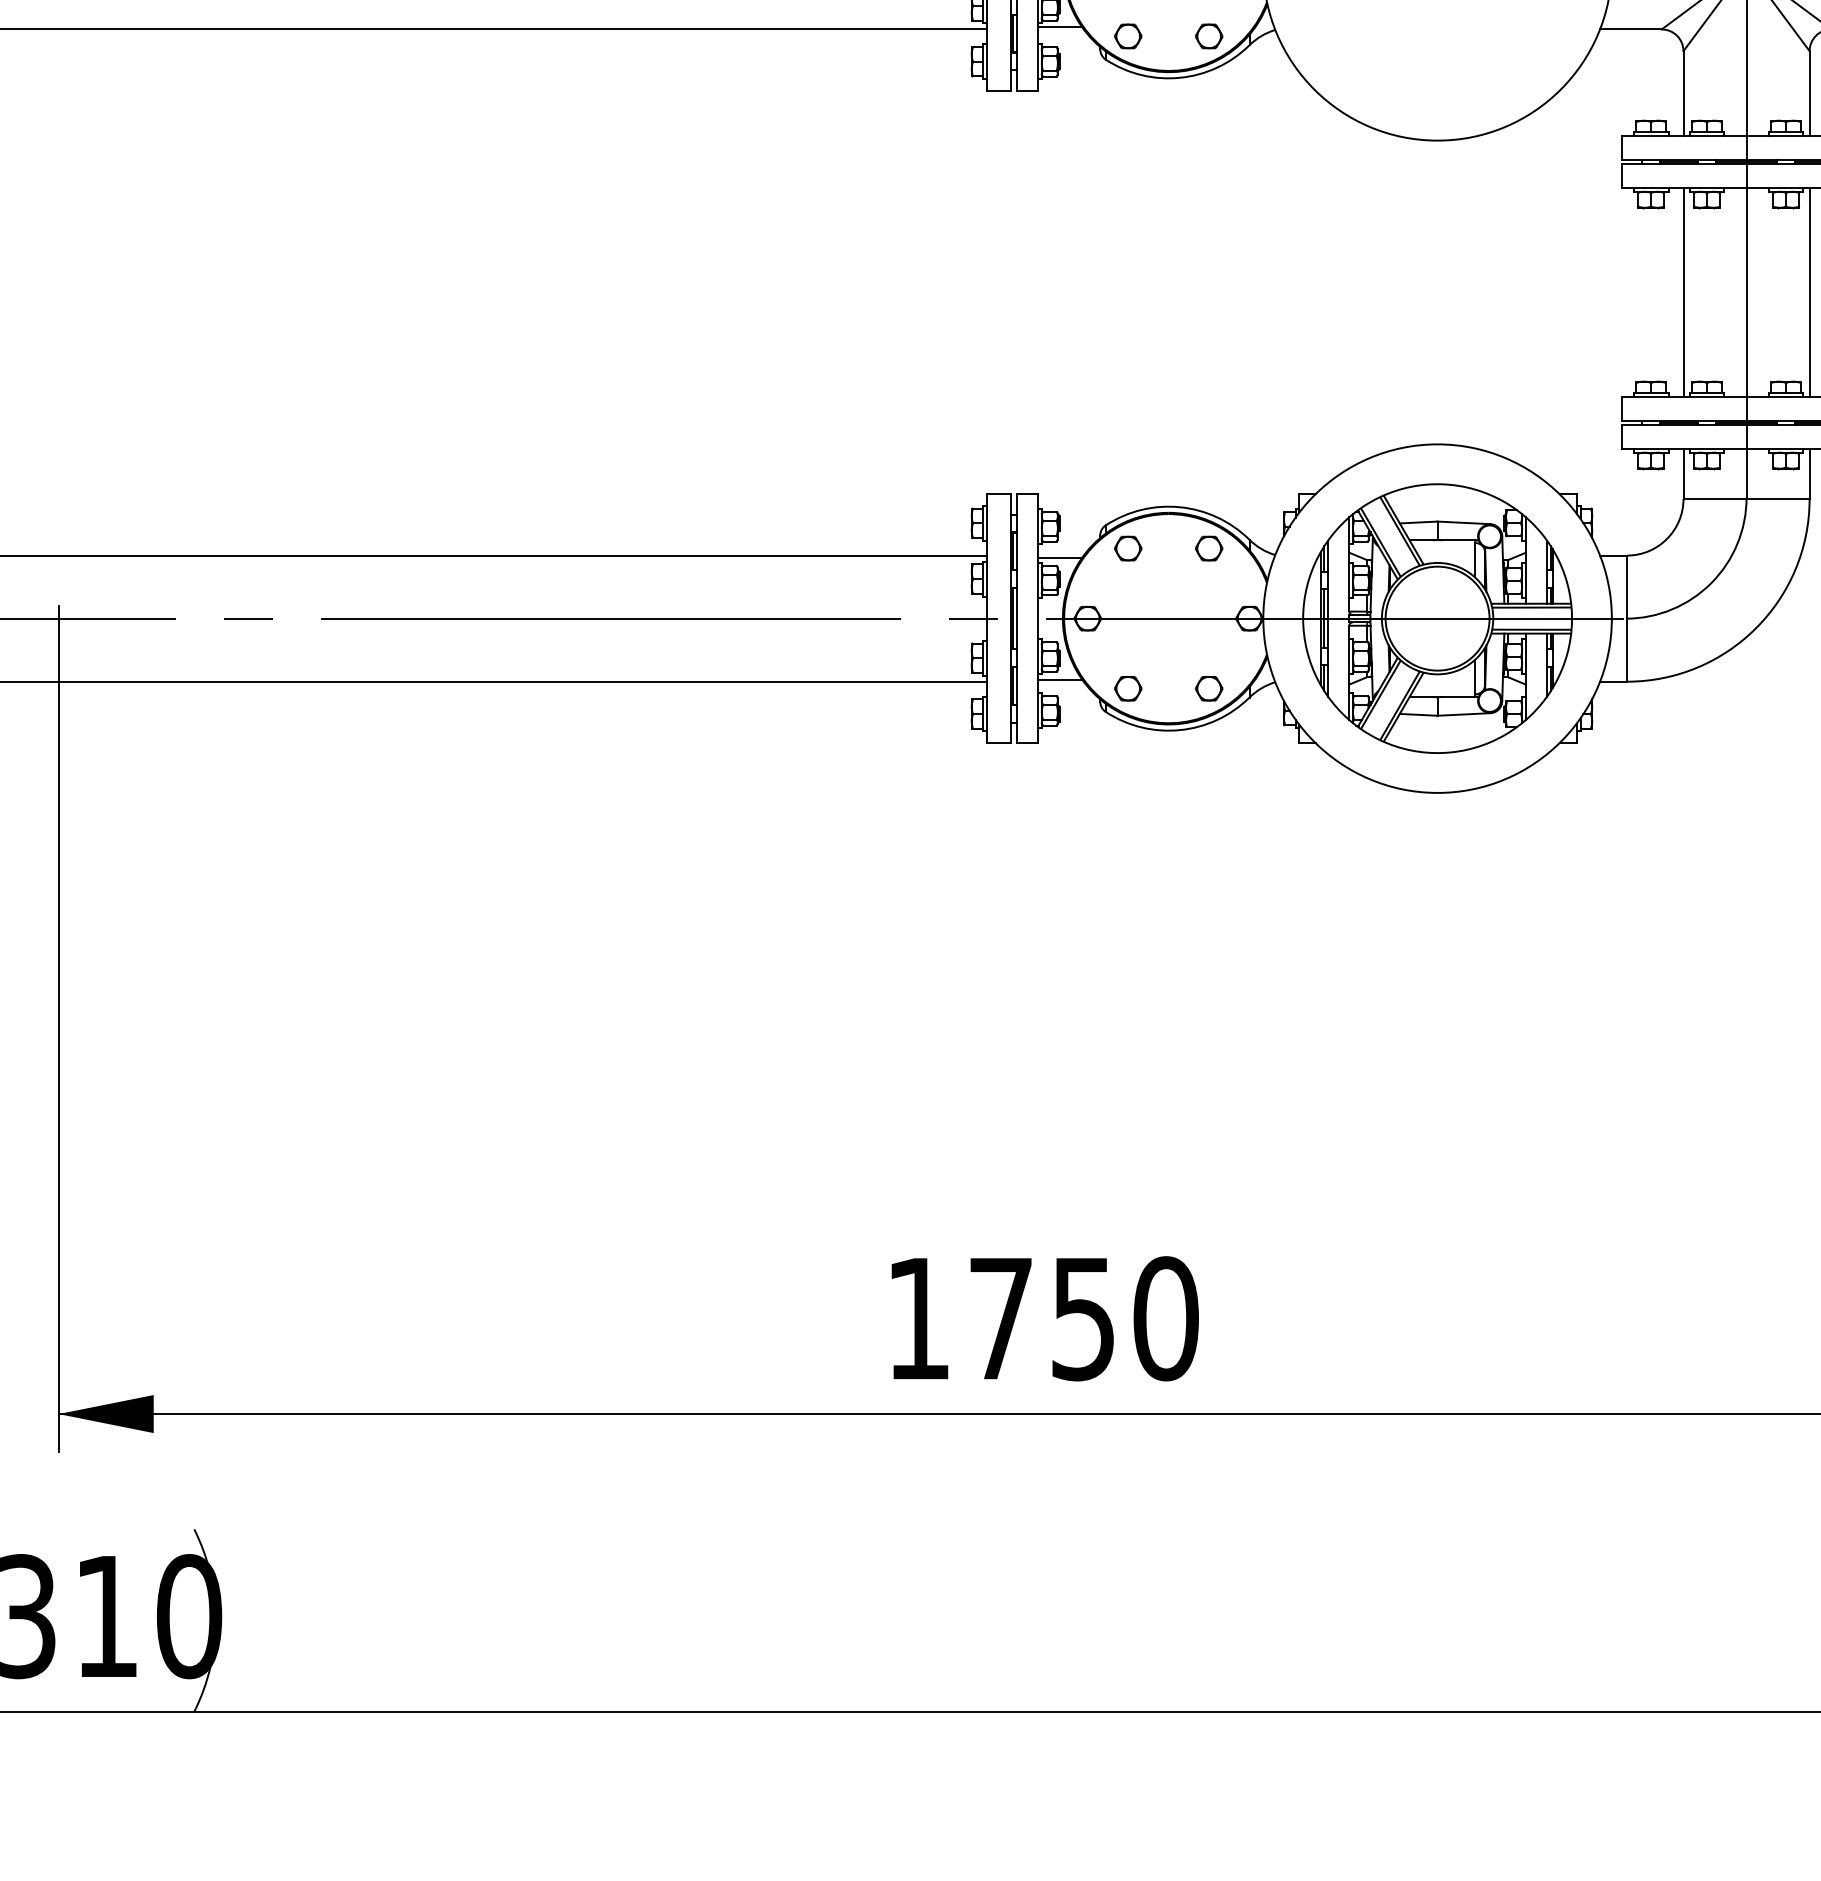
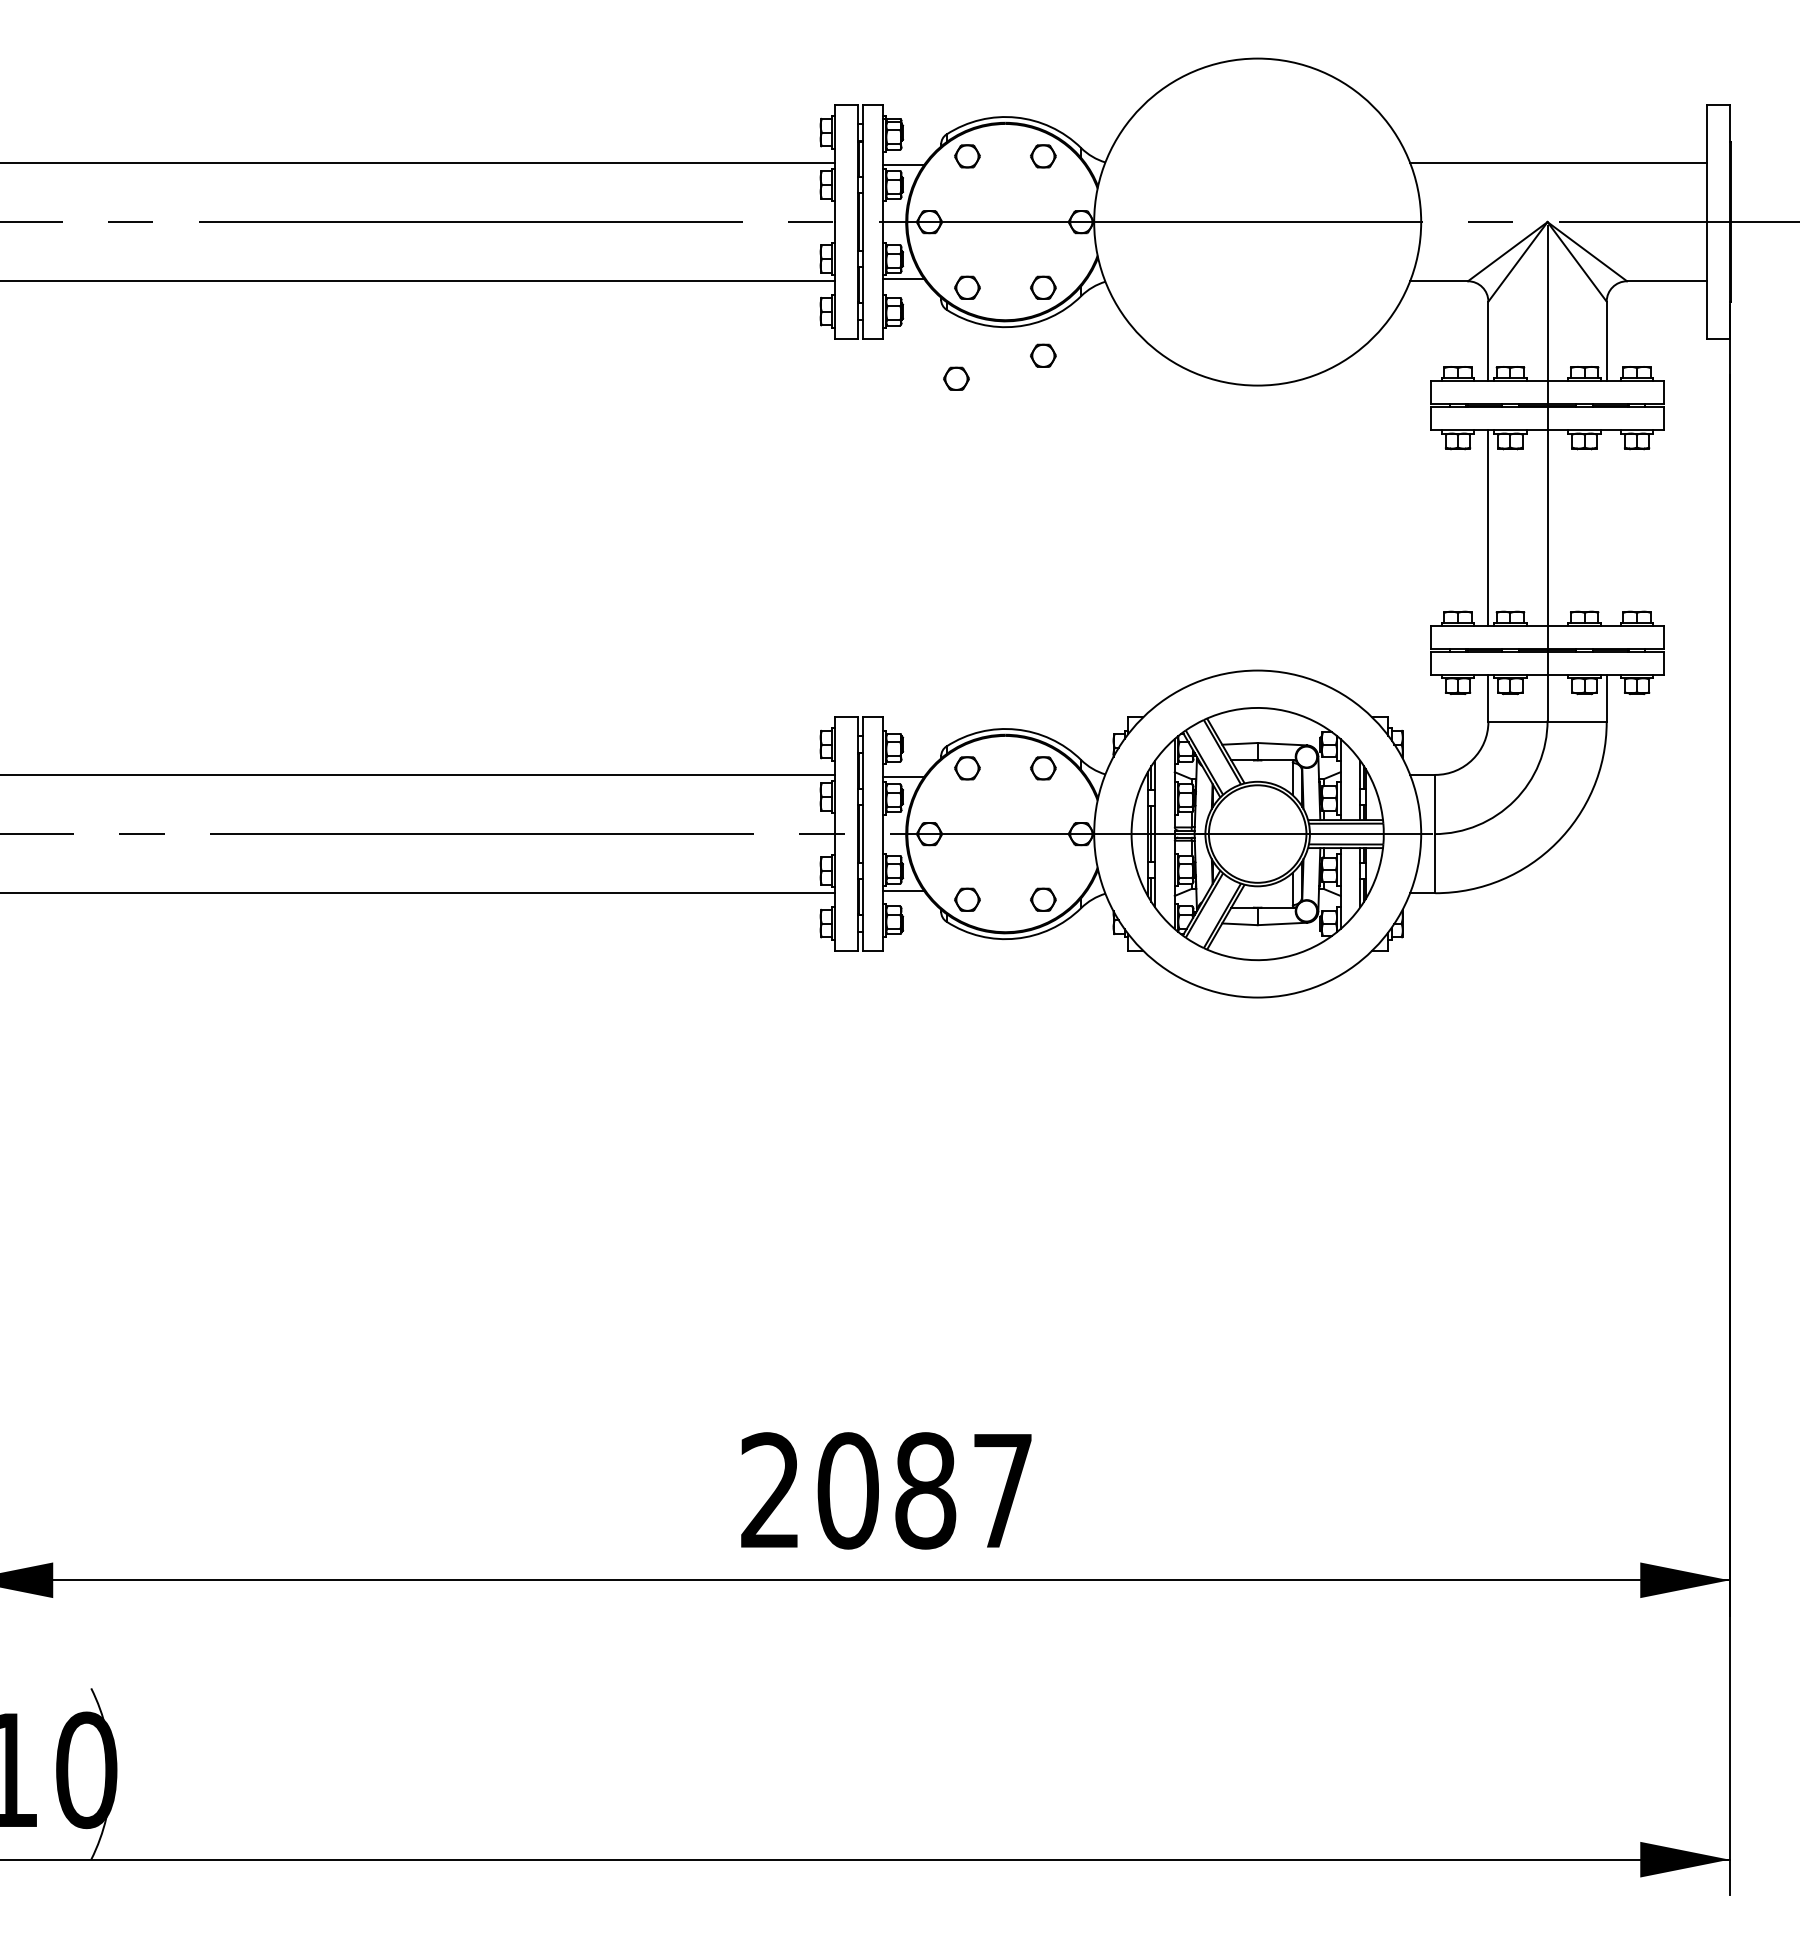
part: (1209, 108) -> (1043, 355), added
part: (1116, 133) -> (956, 378), added
line: (1809, 291) -> (1606, 527), removed
text: (1043, 1318) -> (887, 1490), 1750 -> 2087

